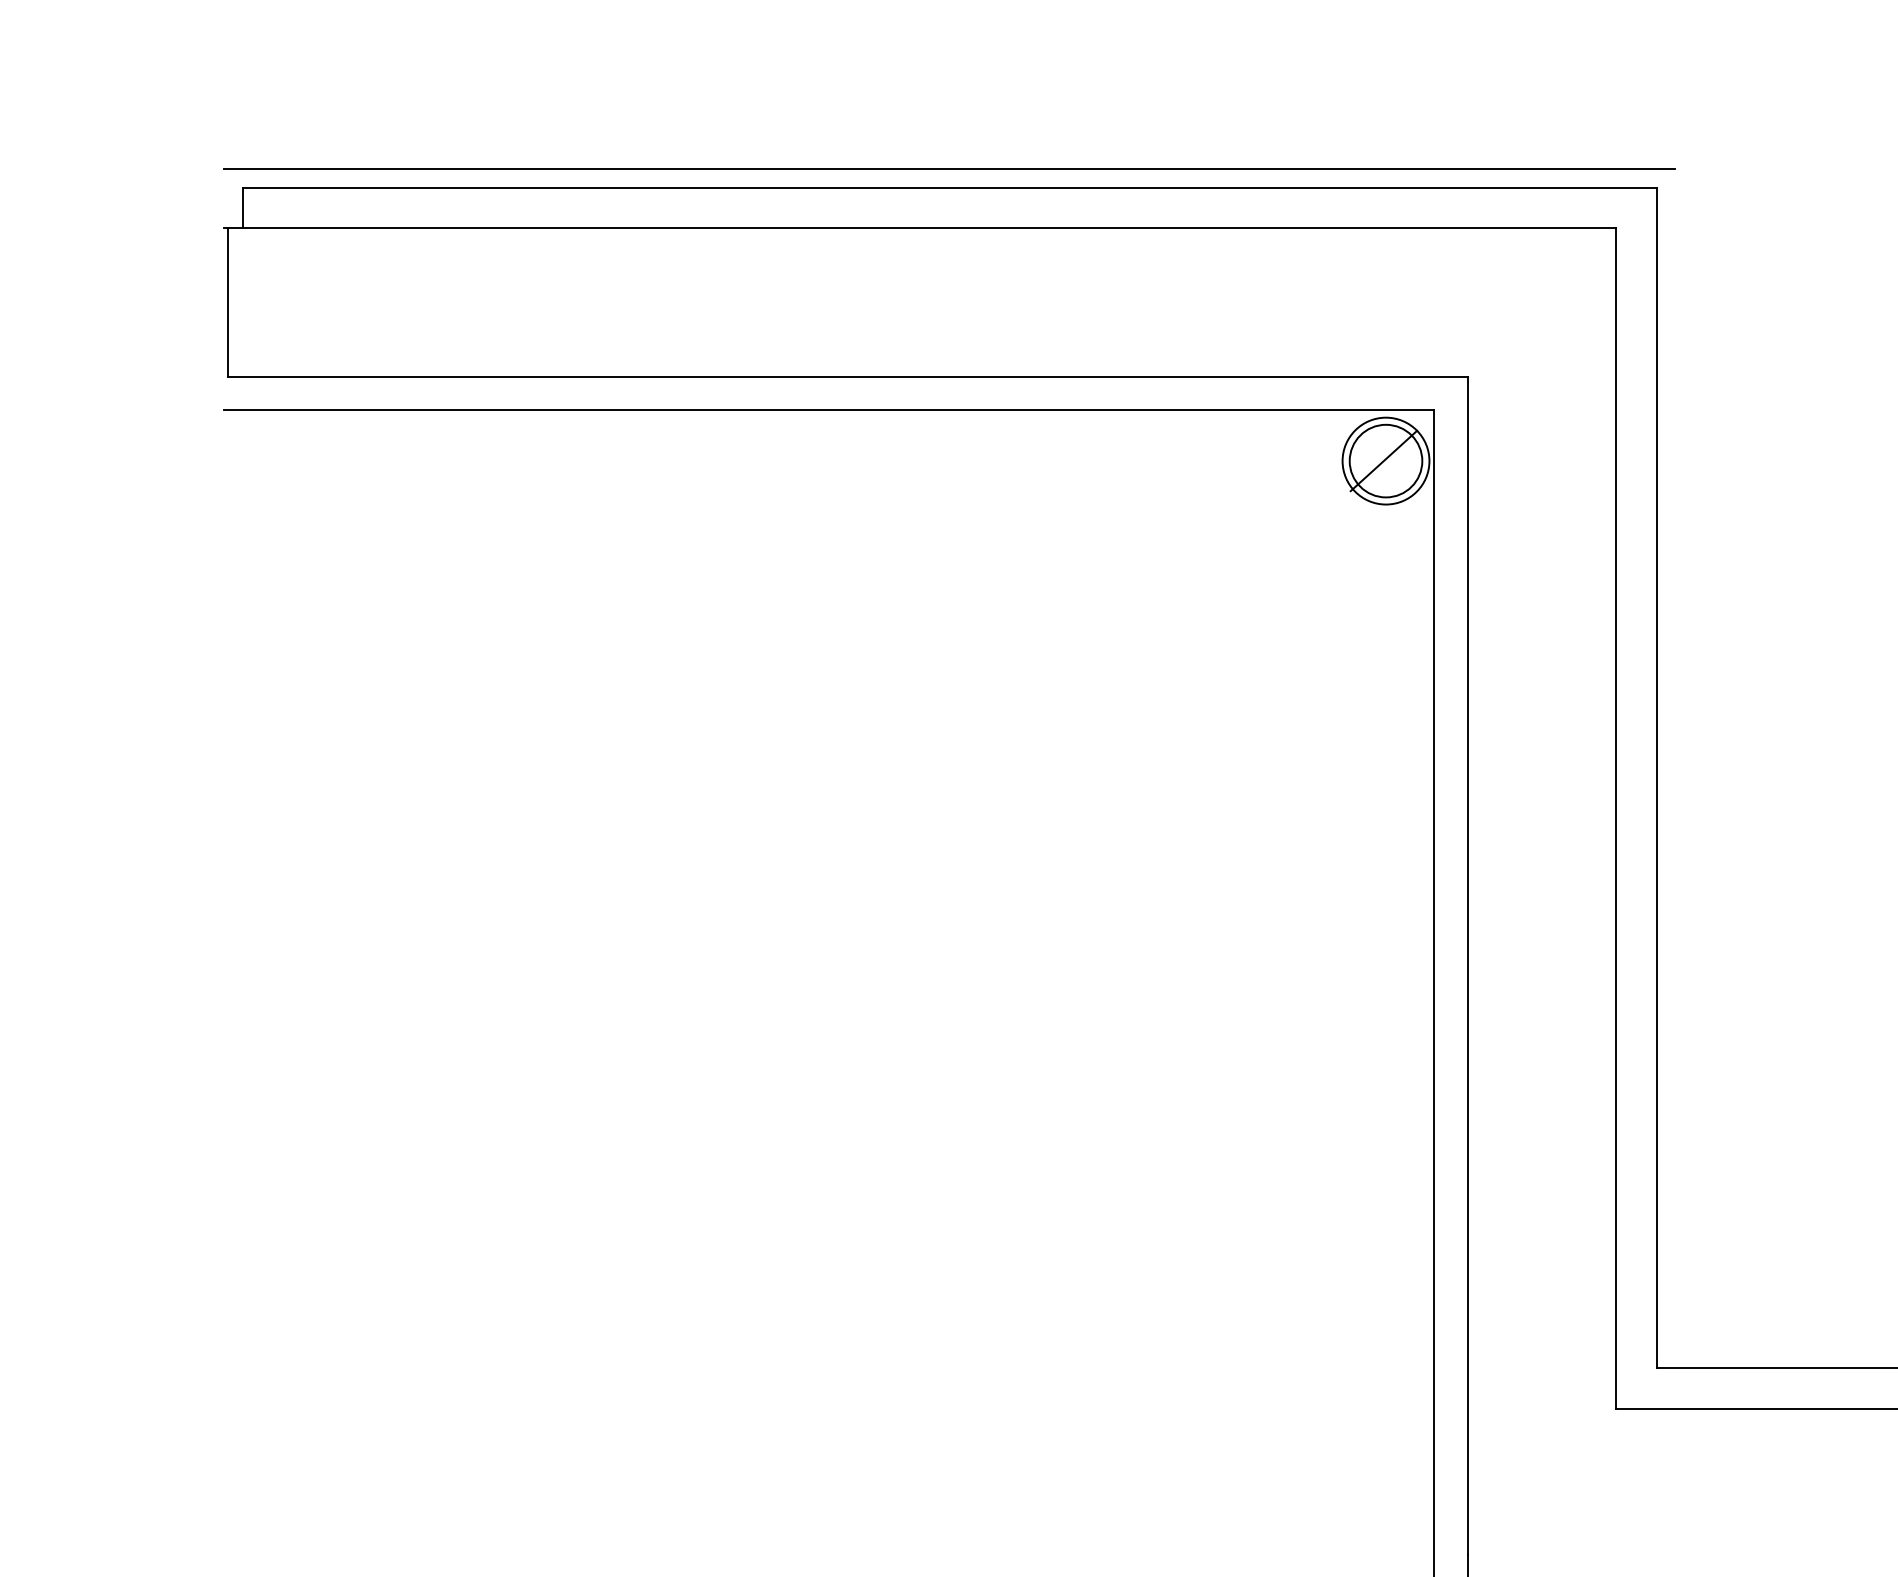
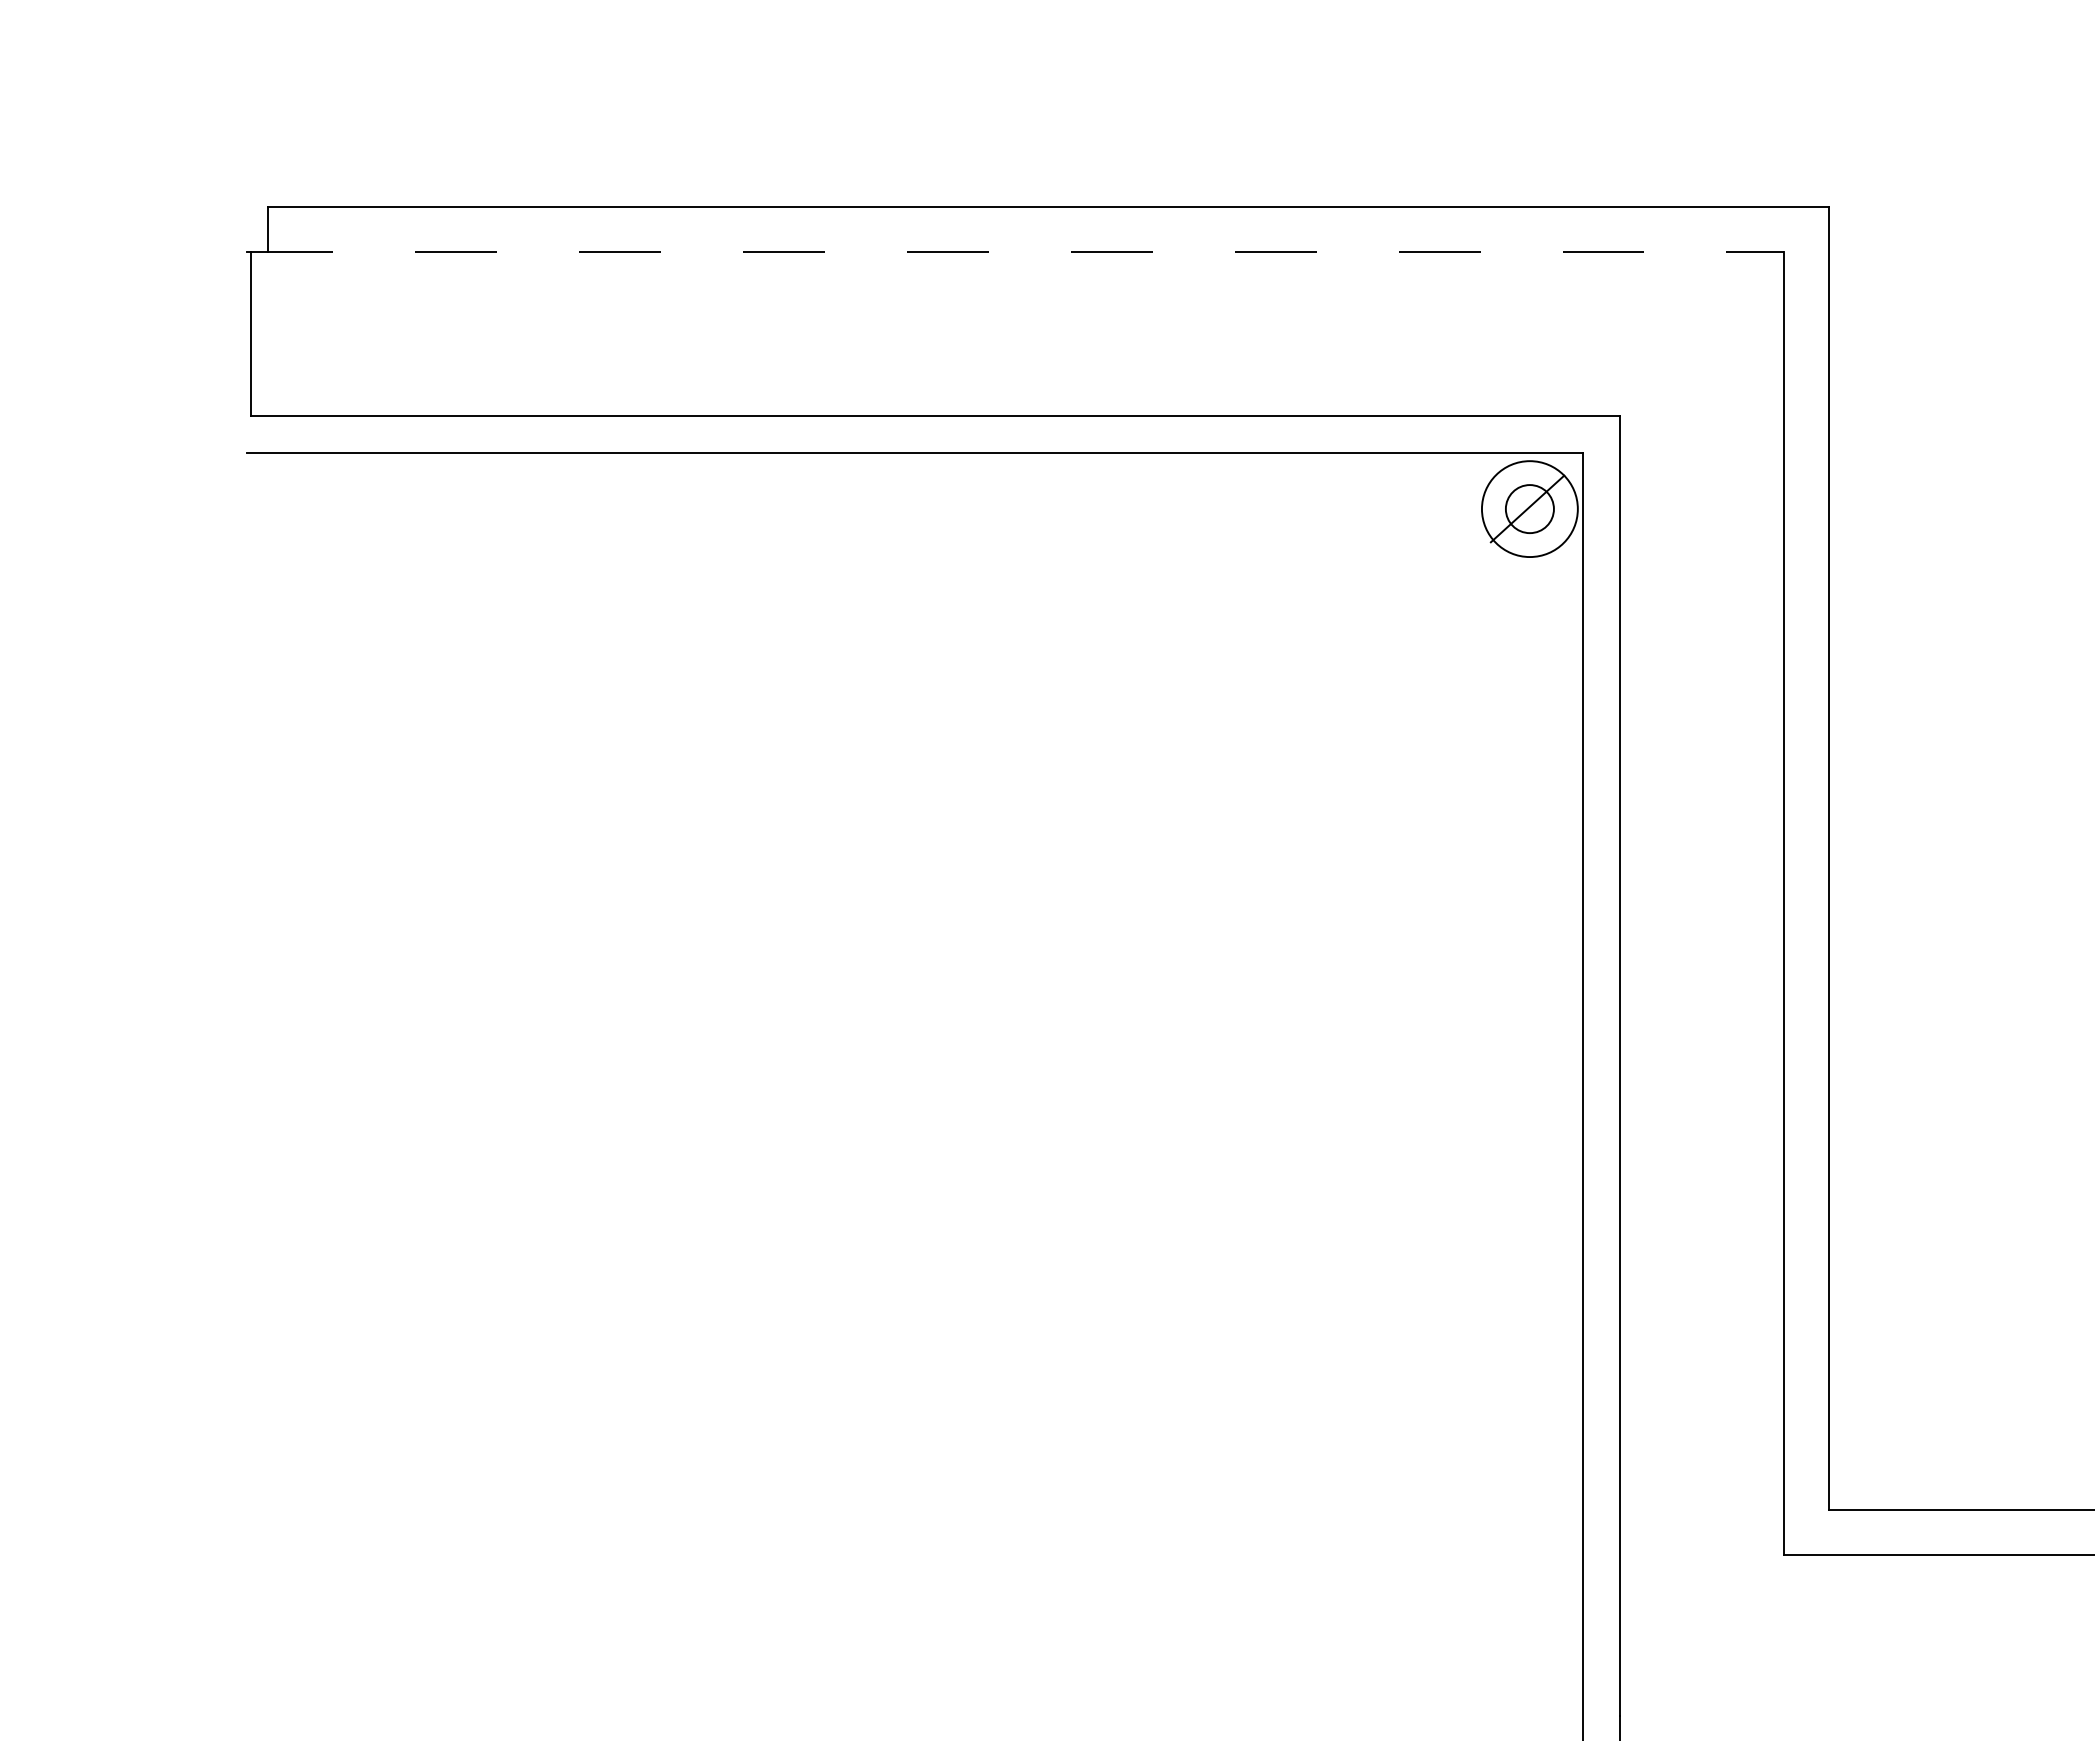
line: (949, 168) -> (1048, 186), removed
line: (922, 228) -> (1018, 252), solid -> dashed
circle: (1385, 461) -> (1529, 509), size x0.6

